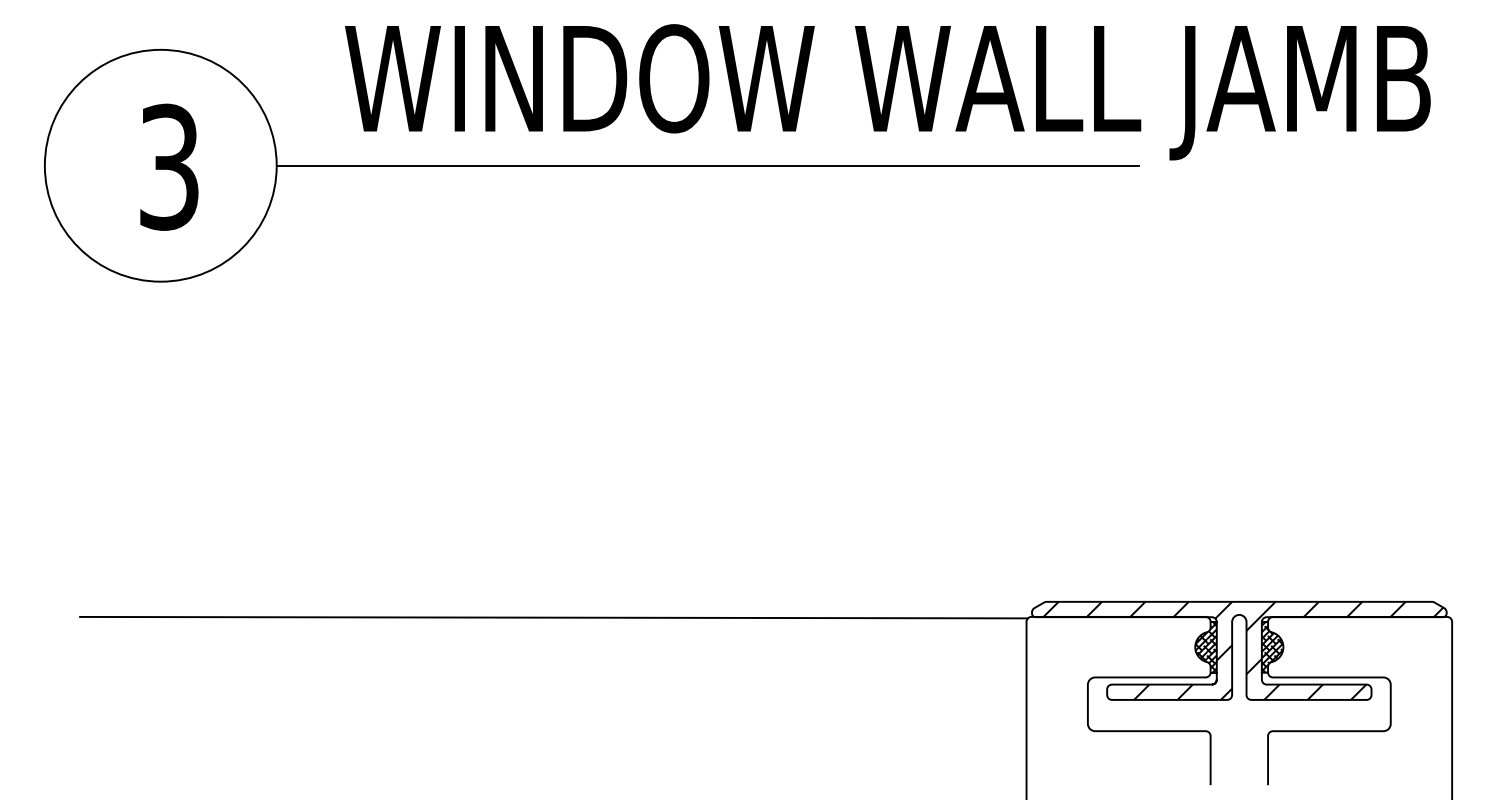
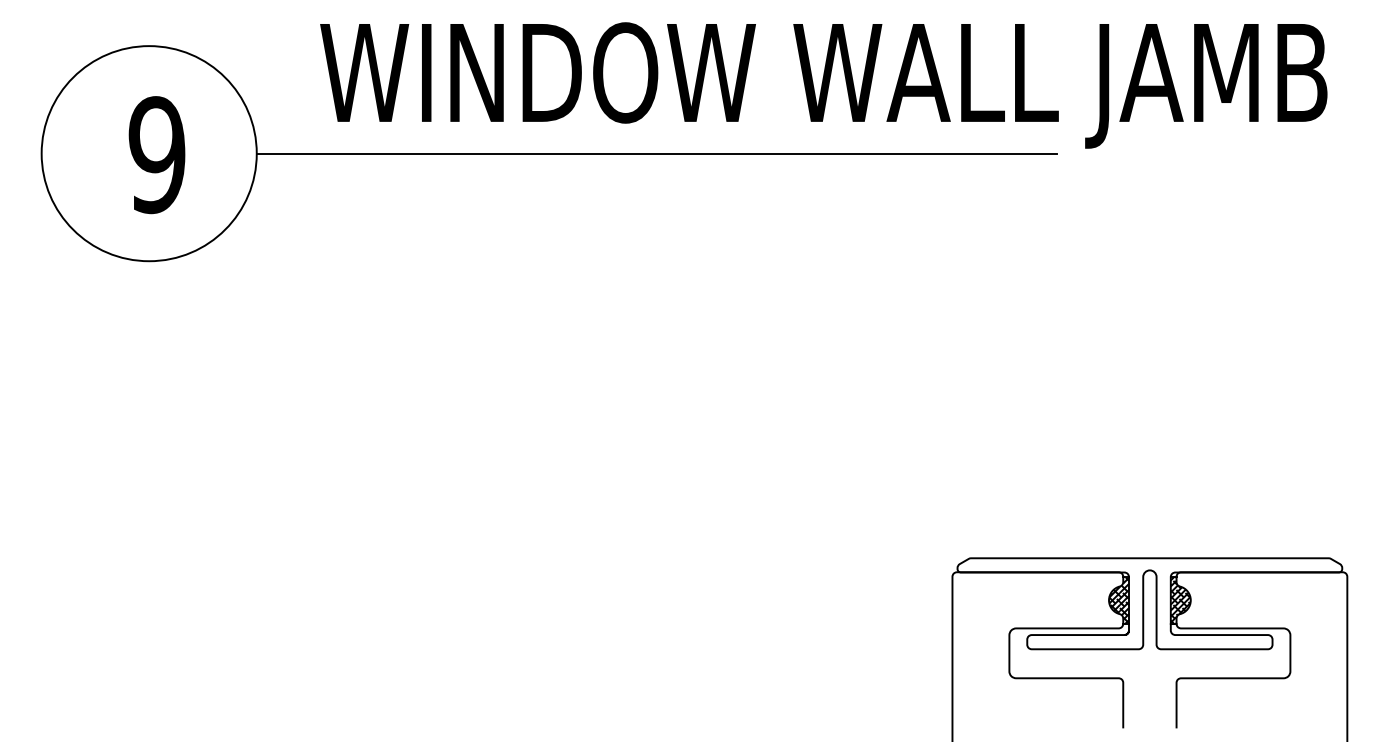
text: (168, 166) -> (156, 154), 3 -> 9
line: (553, 617) -> (513, 572), removed
hatch: (1243, 650) -> (1153, 603), removed

